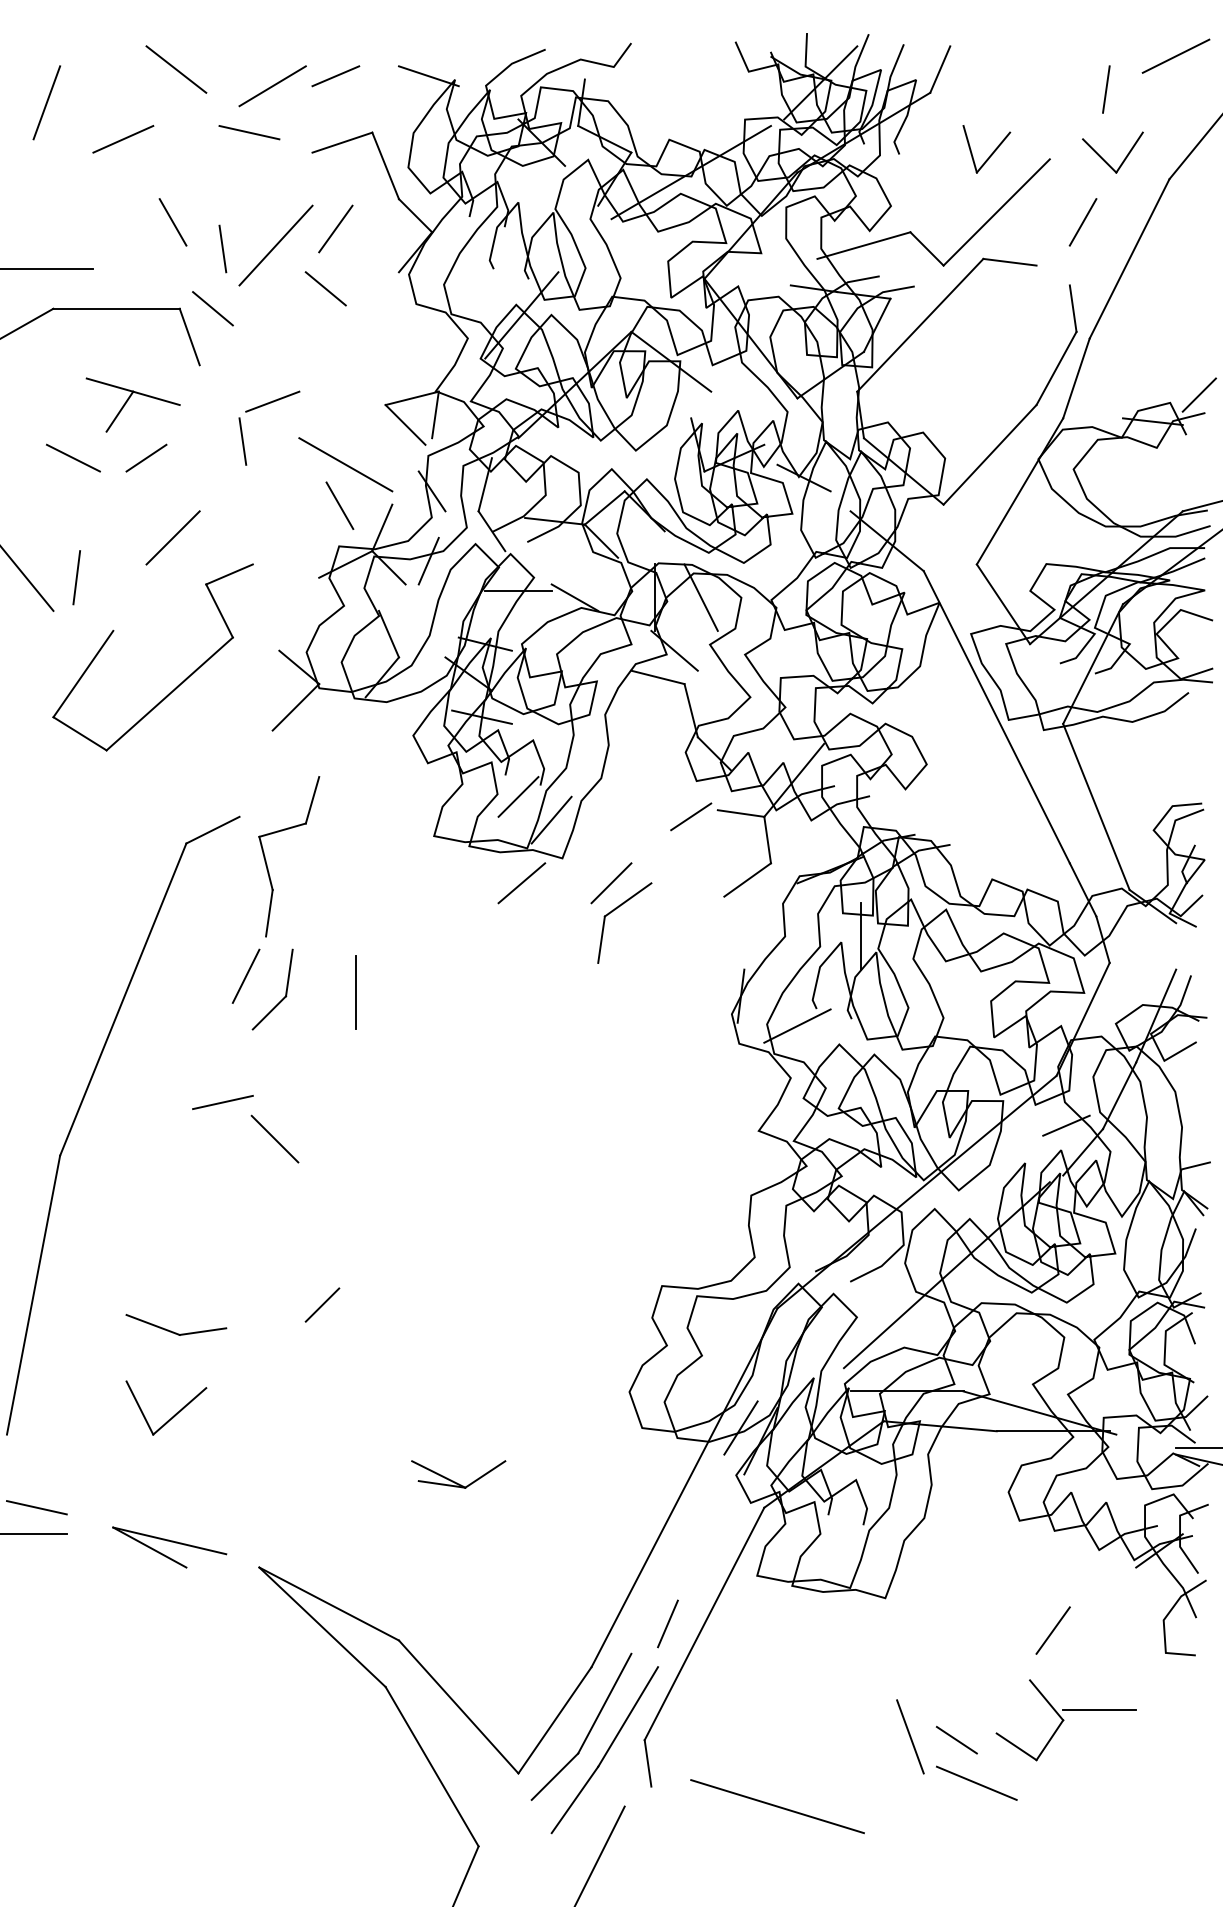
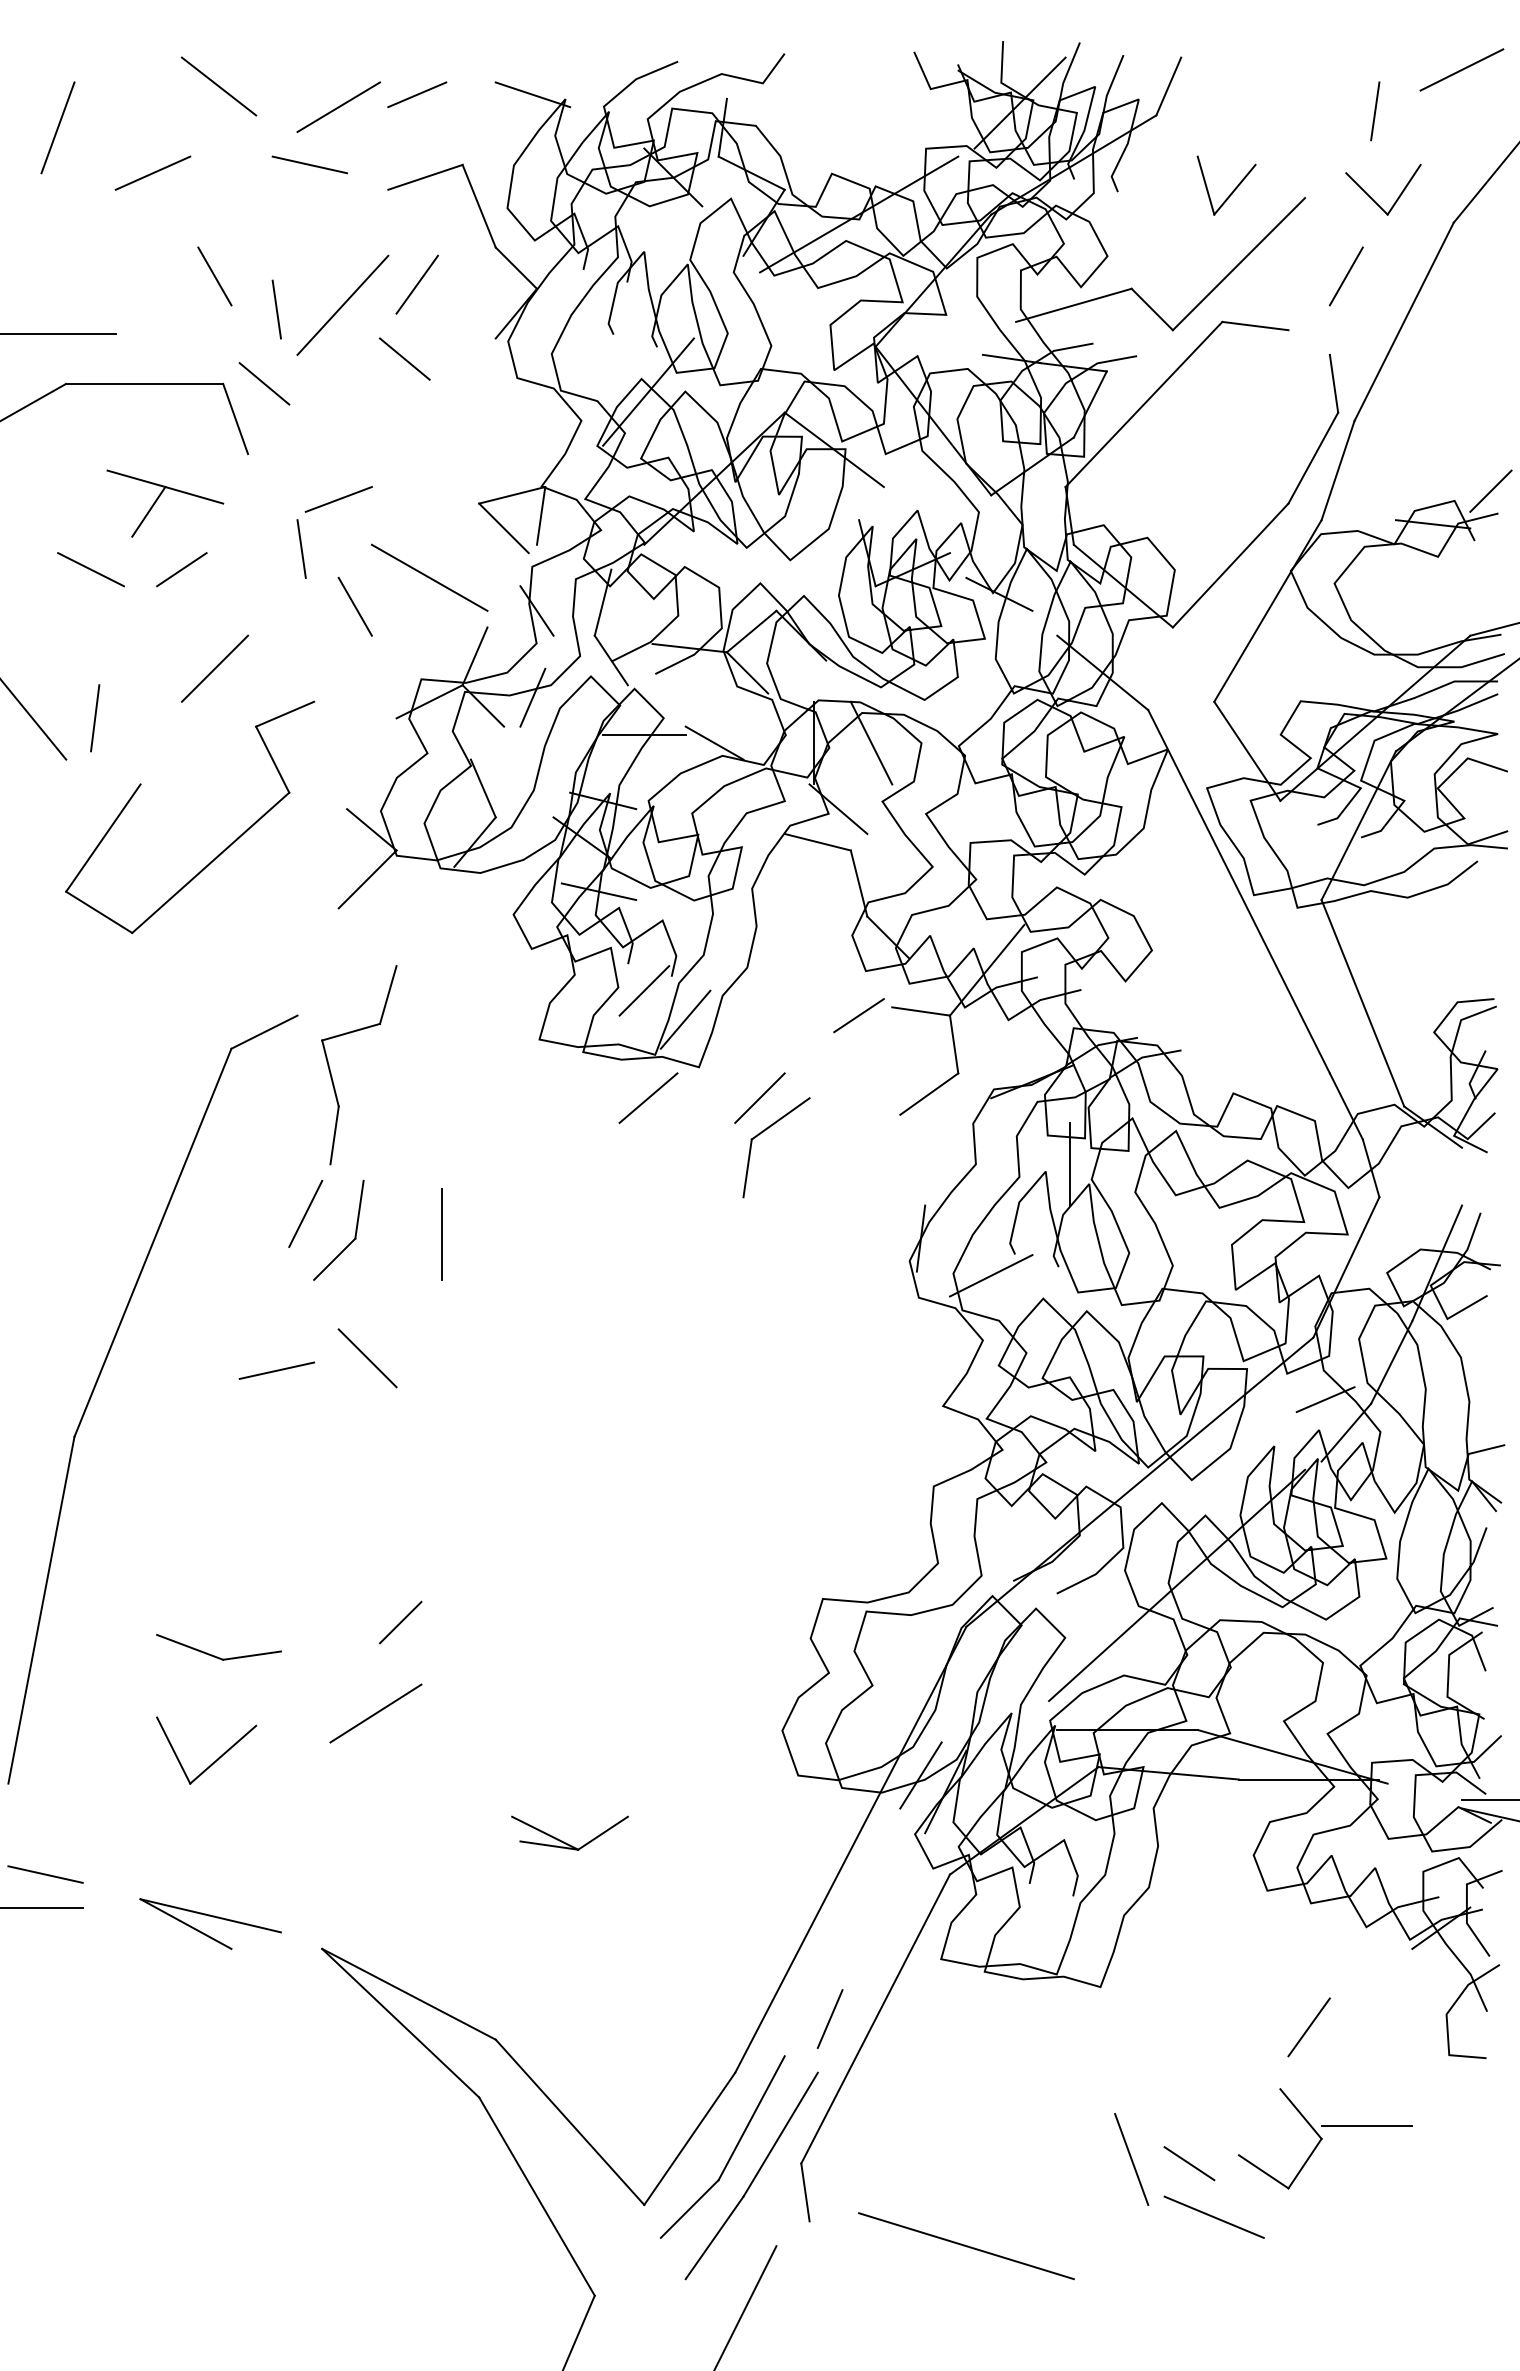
line: (339, 505) -> (354, 606), moved
line: (274, 1139) -> (367, 1358), moved
line: (302, 1378) -> (375, 1713), added

